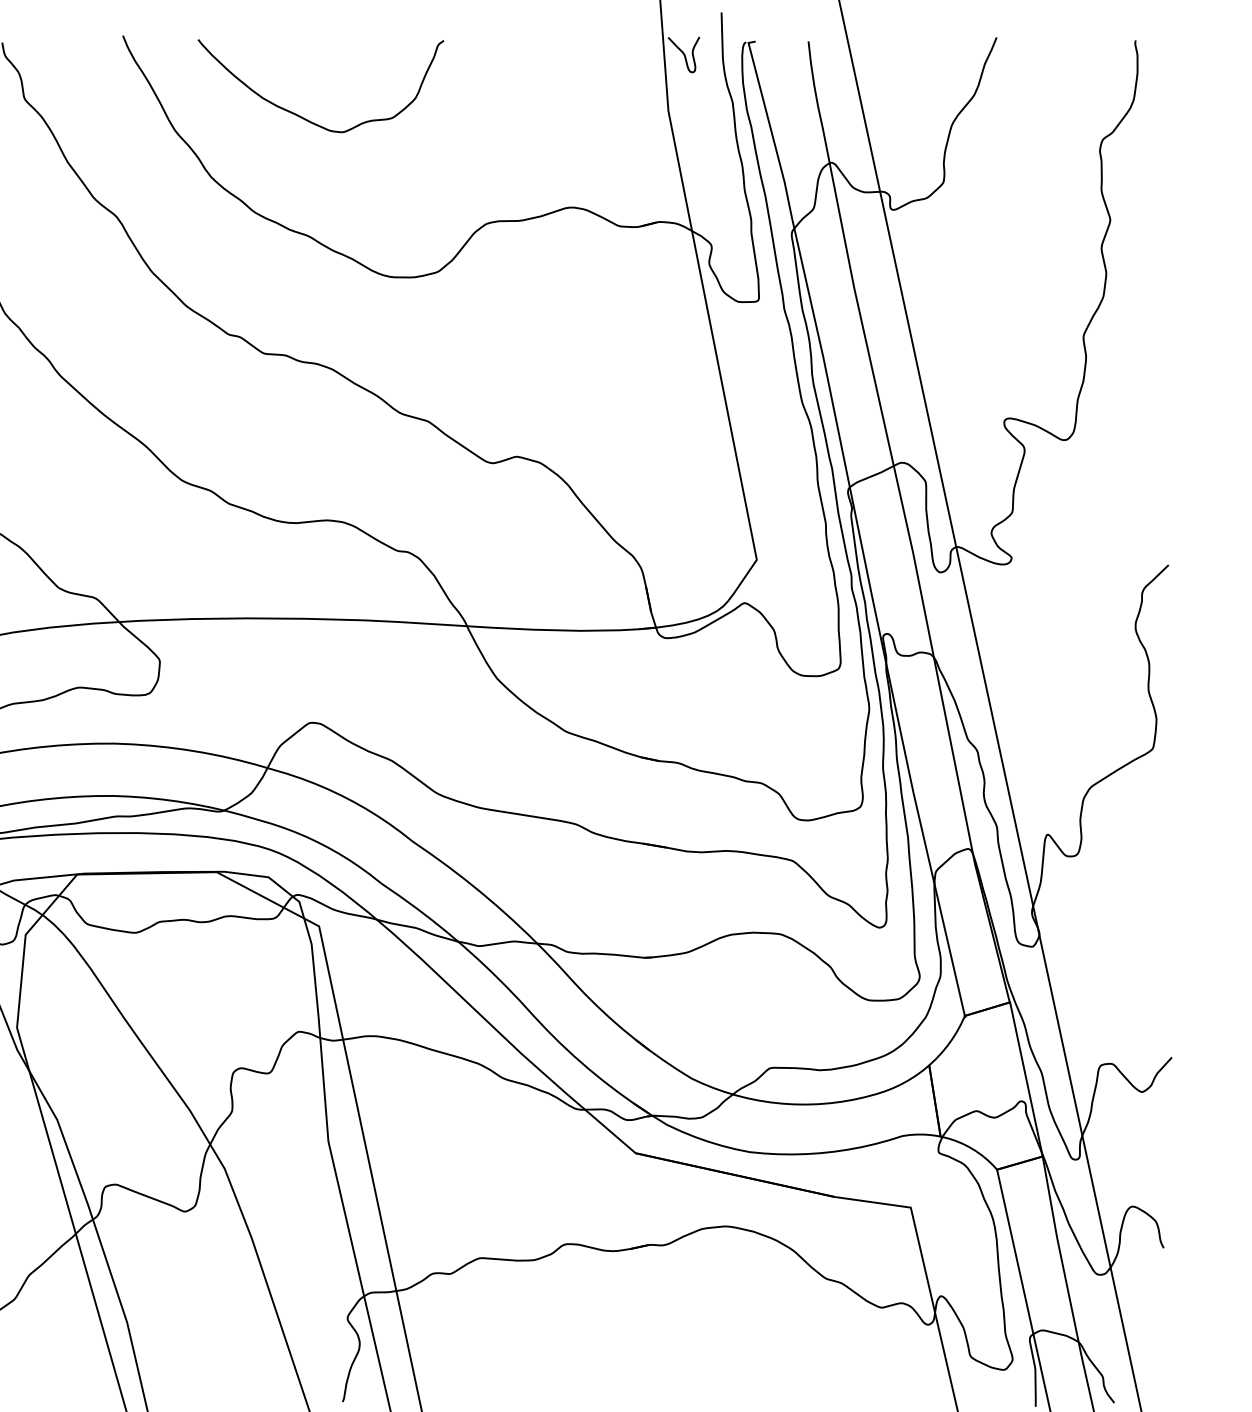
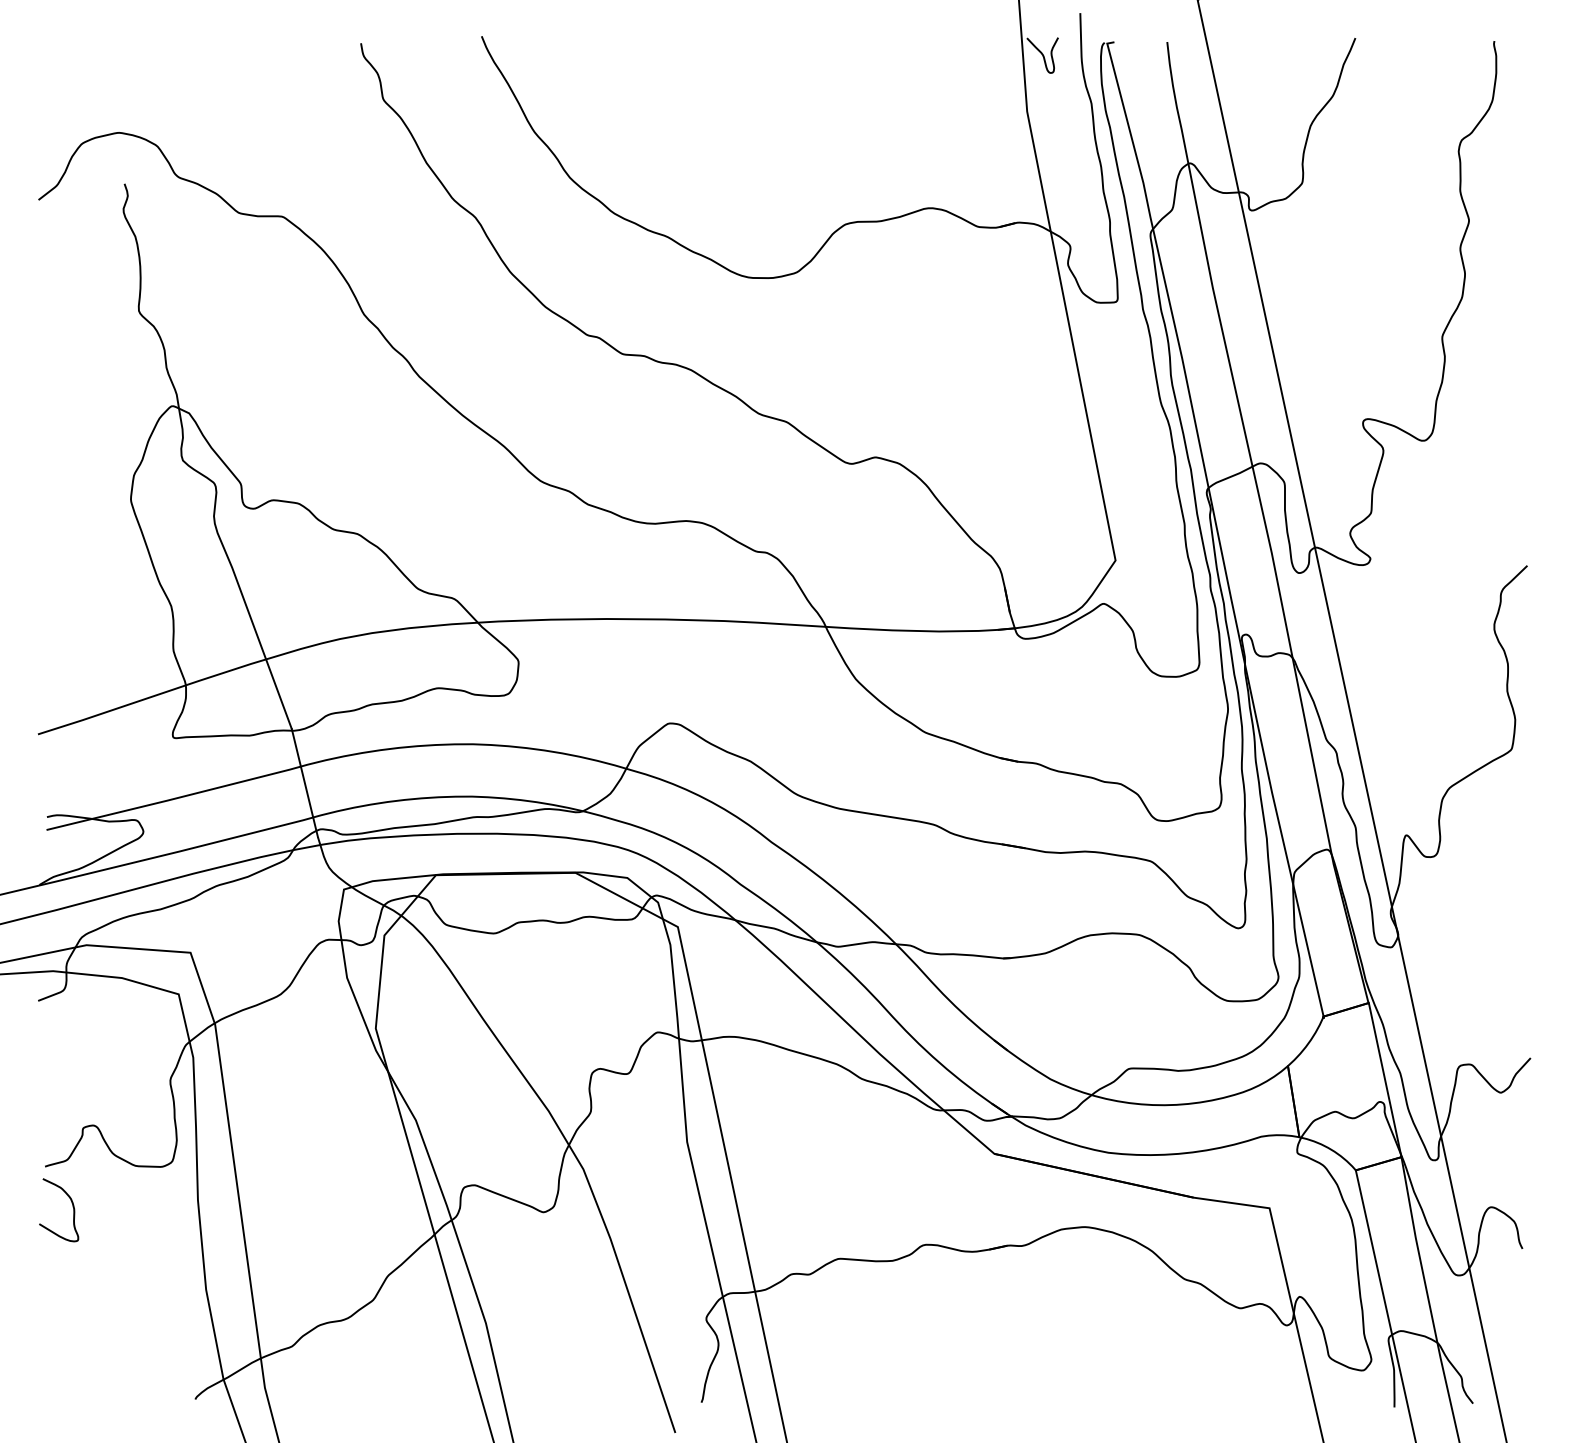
curve: (304, 117) -> (663, 118), removed

